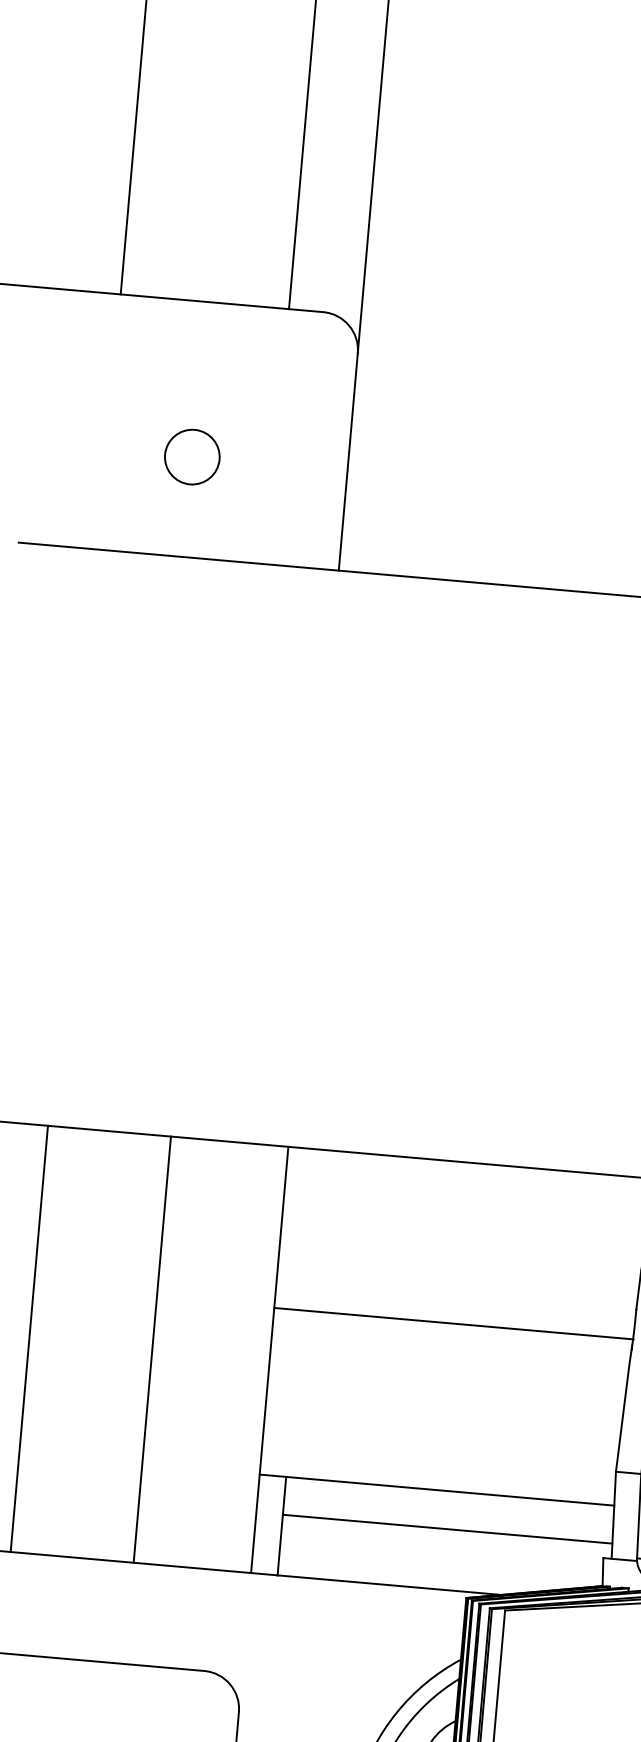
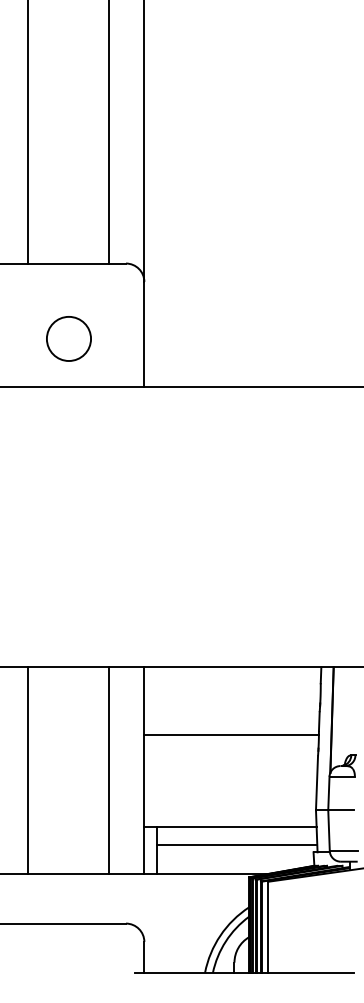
circle: (191, 456) -> (68, 338), size x1.67
line: (453, 1323) -> (231, 734), moved
line: (152, 1348) -> (109, 770), moved

